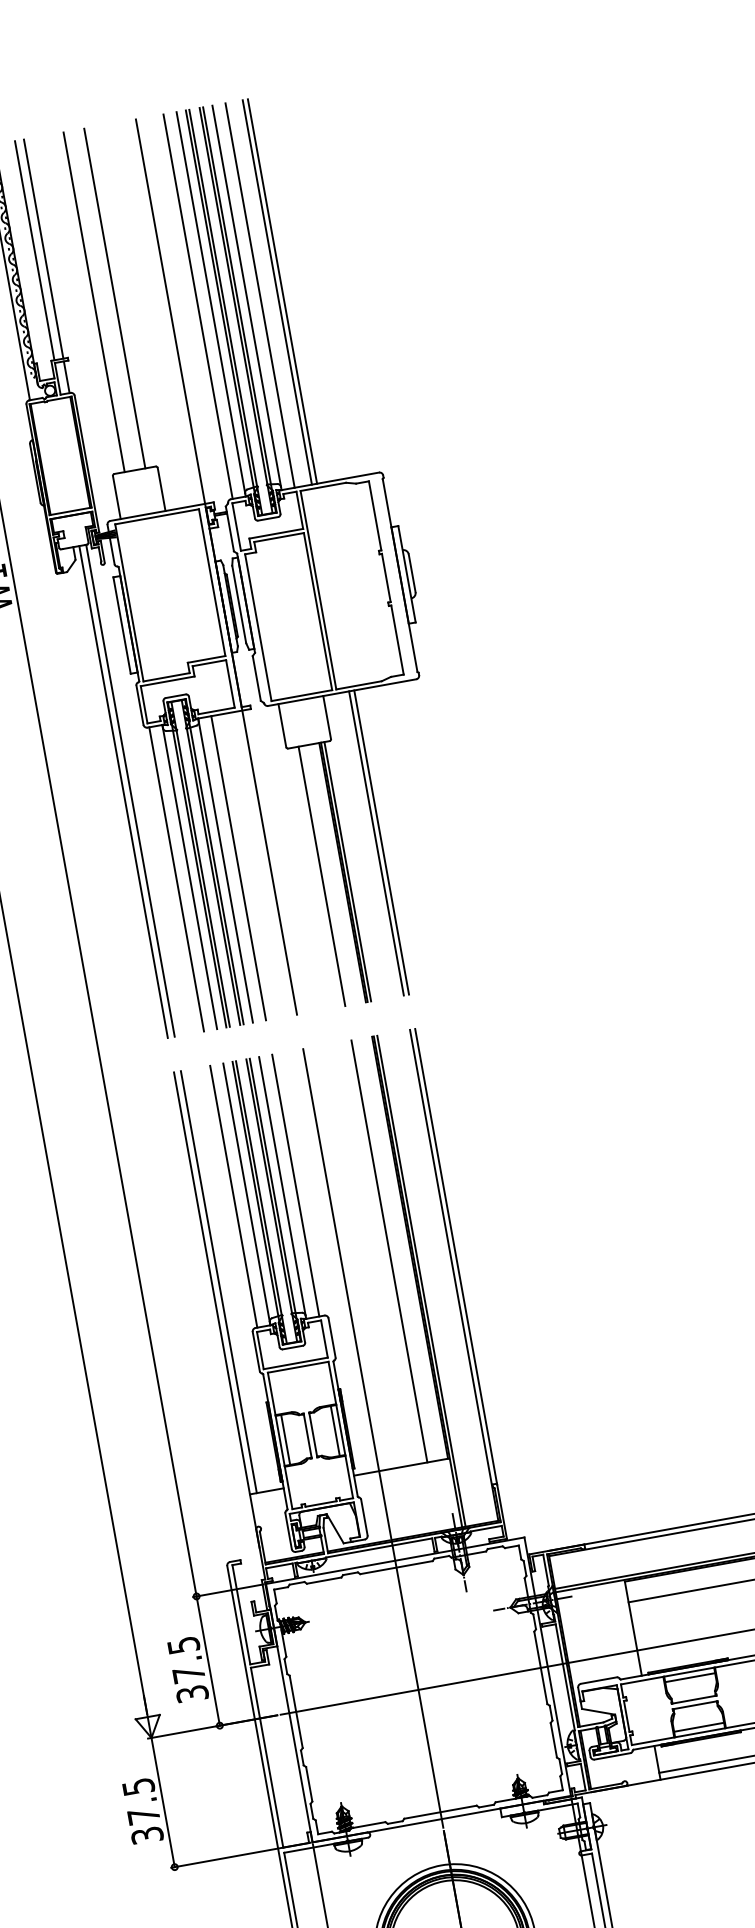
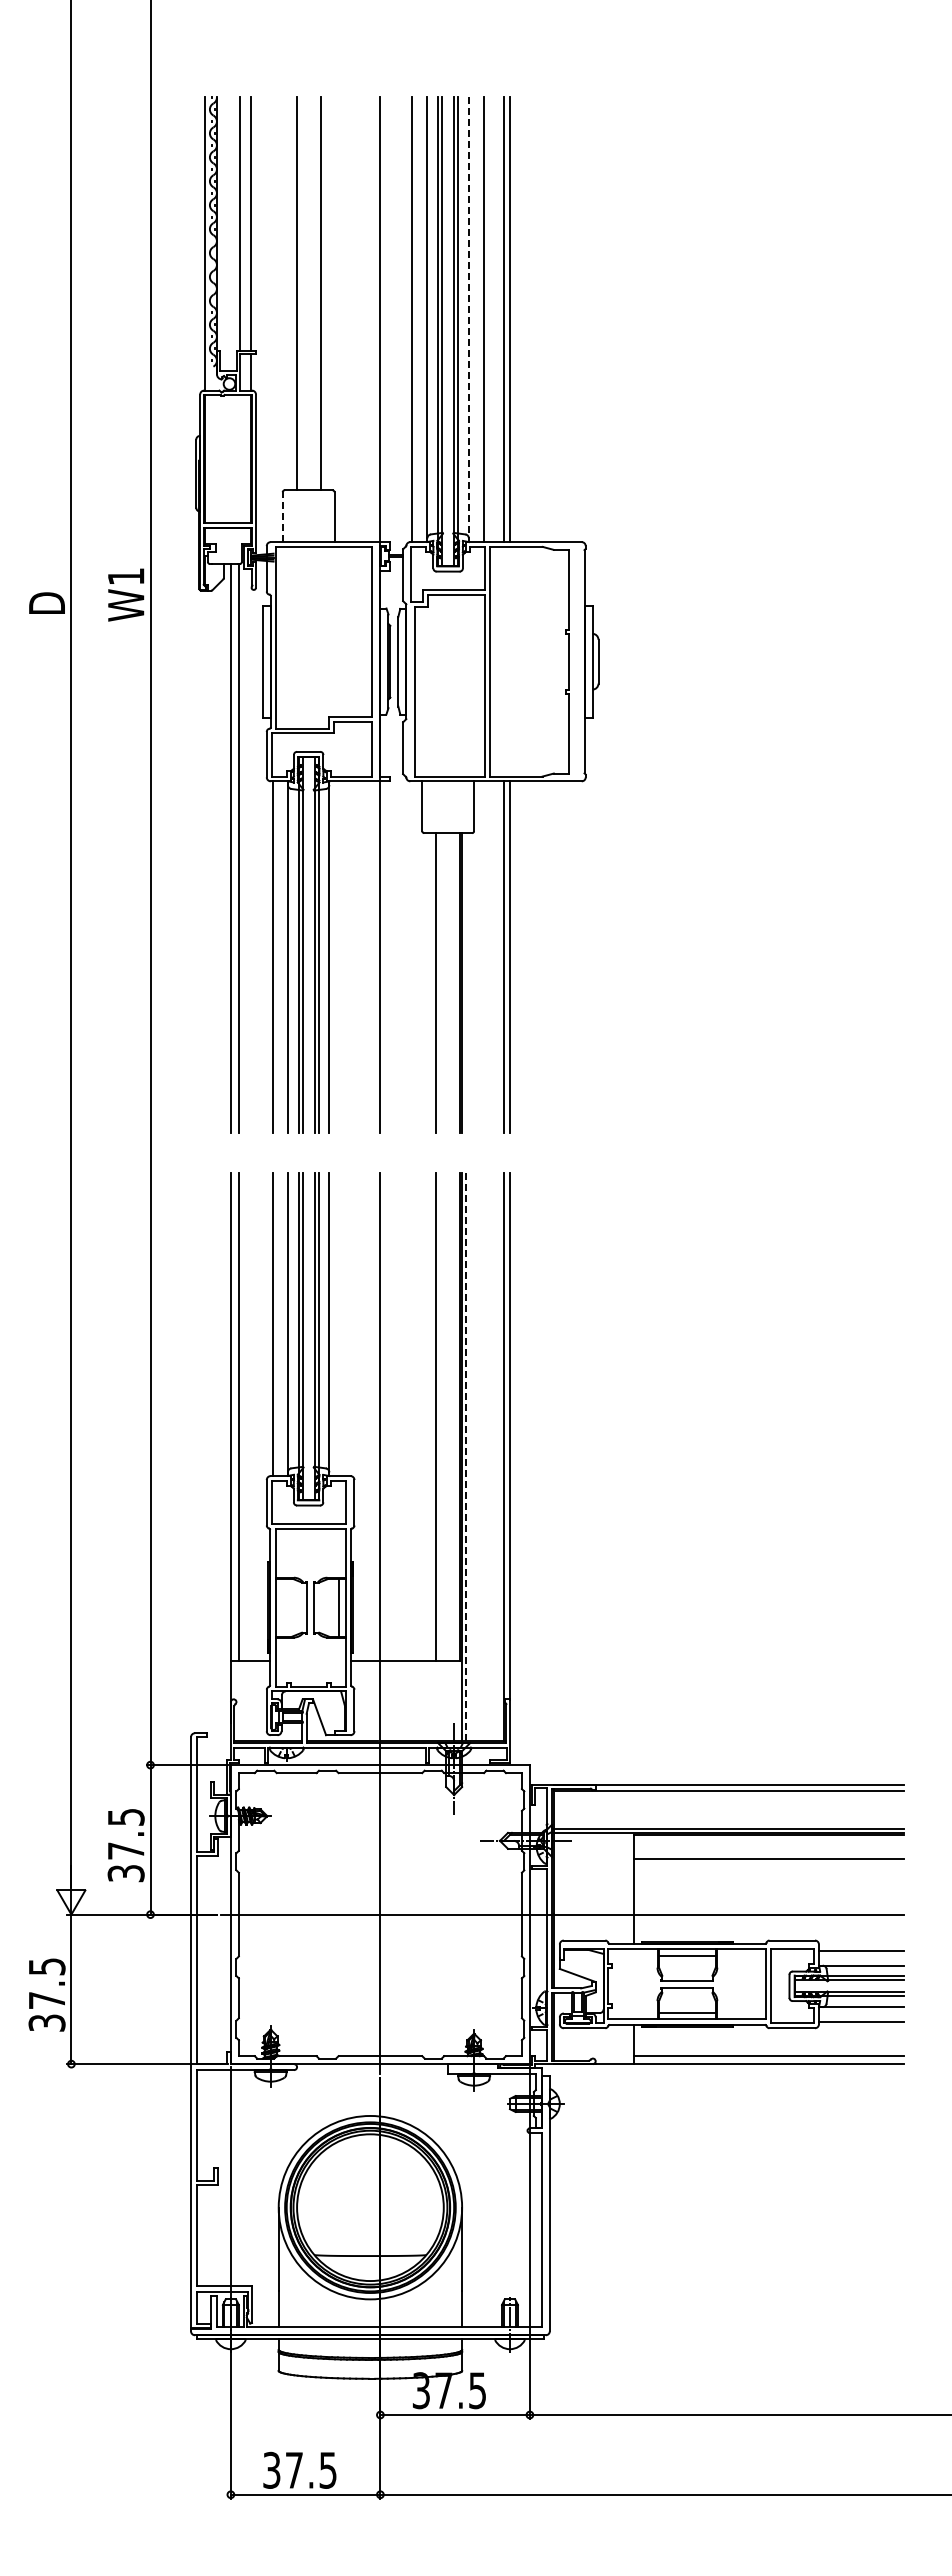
line: (246, 296) -> (468, 317), solid -> dashed
line: (116, 497) -> (282, 517), solid -> dashed
line: (238, 868) -> (344, 957), removed
line: (348, 871) -> (466, 983), removed
line: (295, 1185) -> (344, 1324), removed
line: (421, 1280) -> (466, 1456), solid -> dashed
line: (285, 1439) -> (281, 1607), removed

